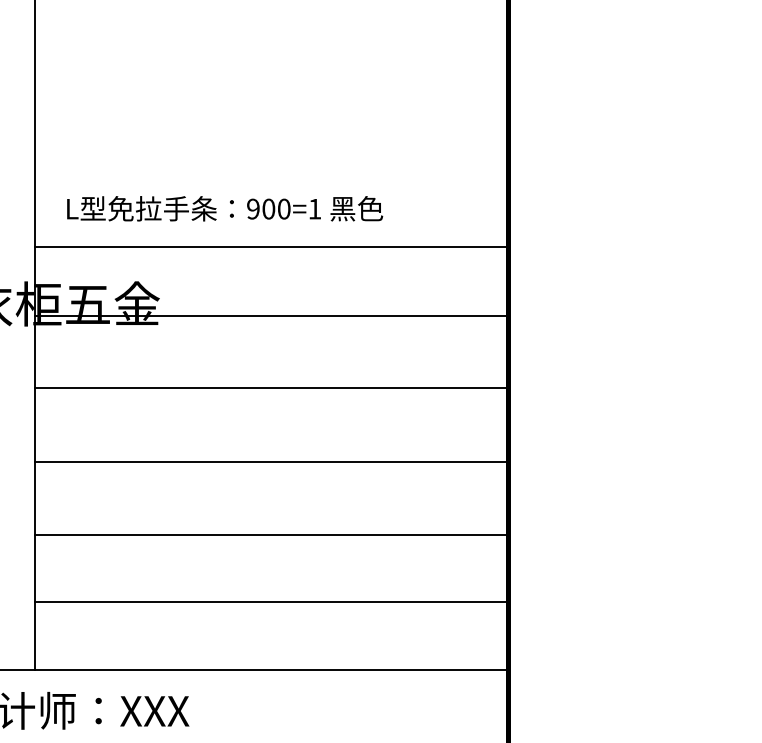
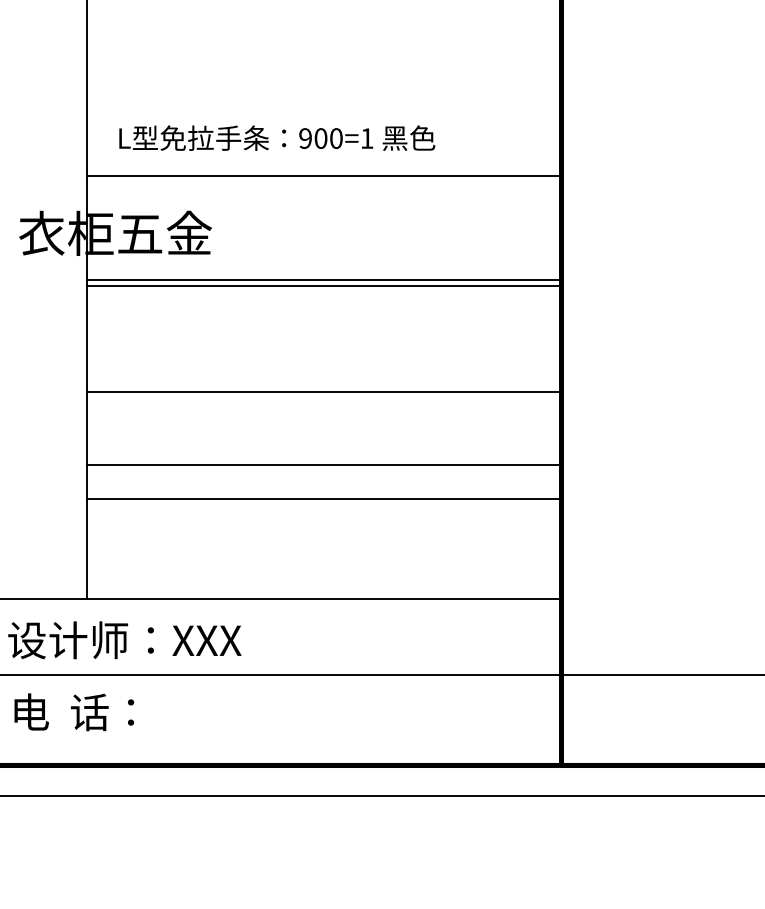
line: (272, 316) -> (324, 280), moved
line: (272, 388) -> (324, 286), moved
line: (272, 602) -> (324, 498), moved

